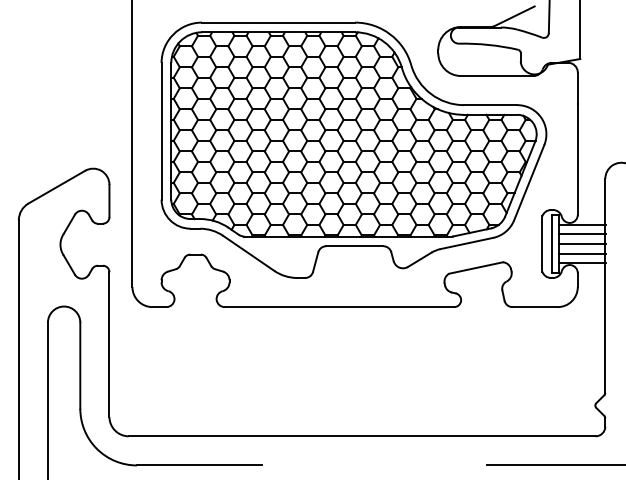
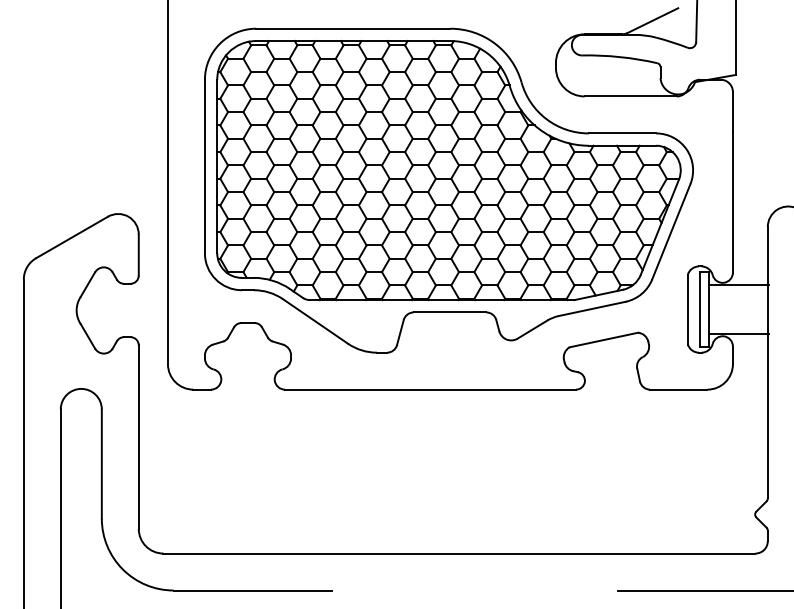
line: (582, 234) -> (738, 297), removed
line: (582, 243) -> (738, 309), removed
line: (582, 253) -> (738, 321), removed

